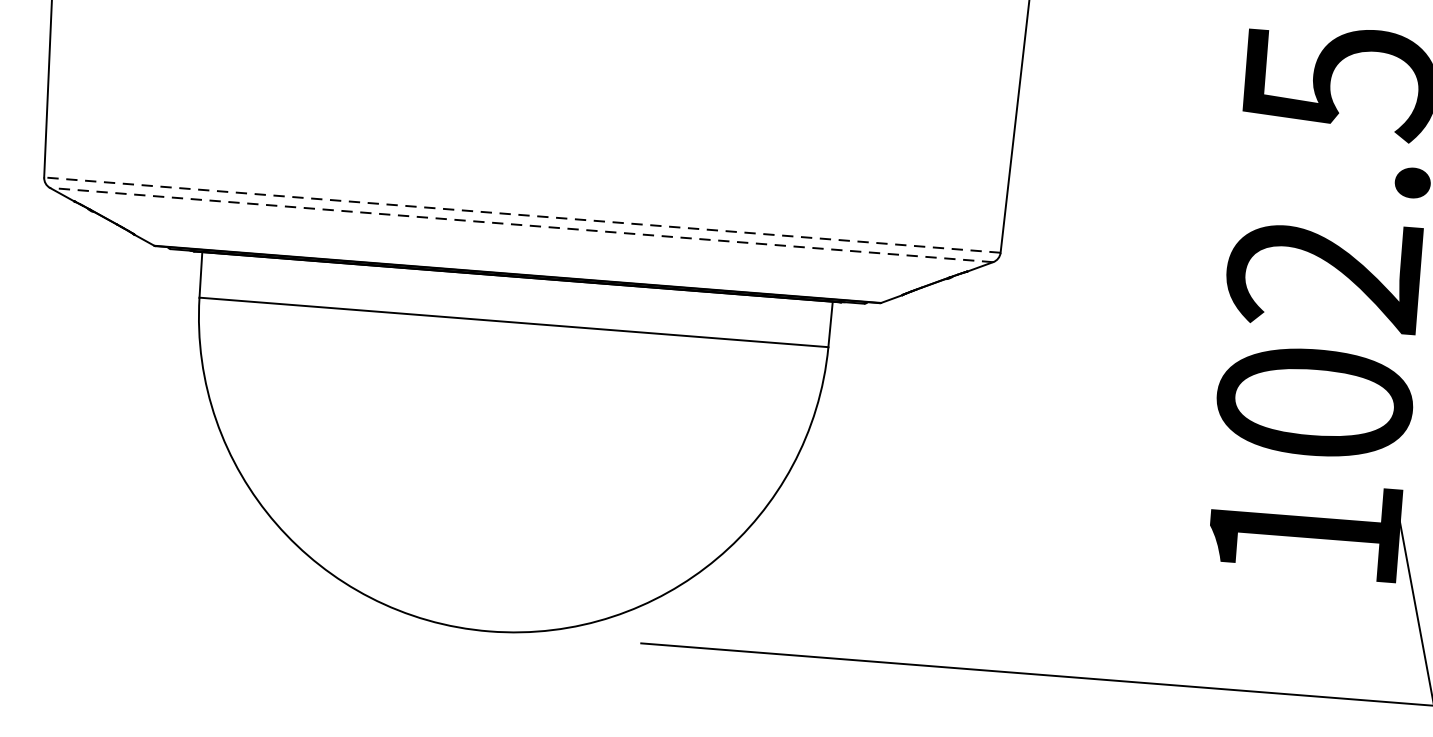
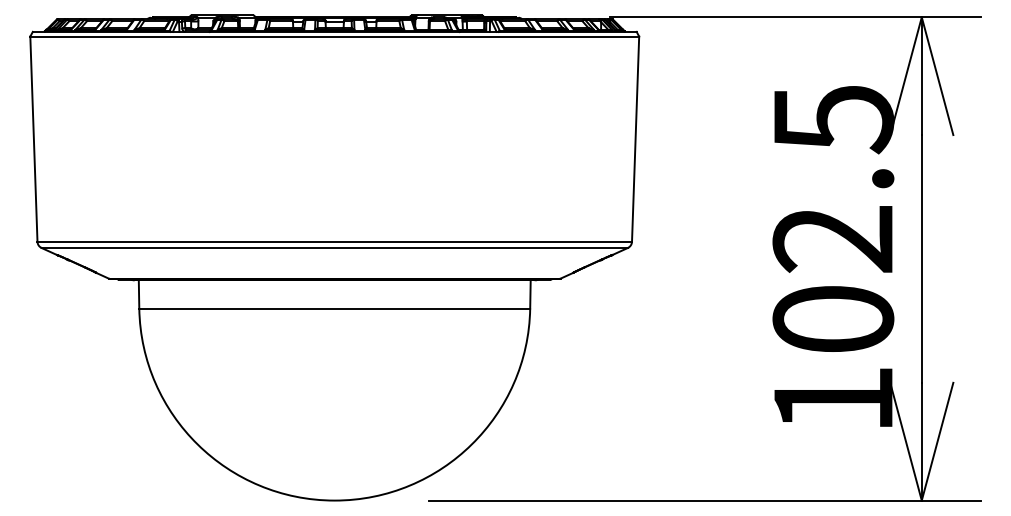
line: (522, 214) -> (334, 241), dashed -> solid
line: (521, 224) -> (334, 247), dashed -> solid

